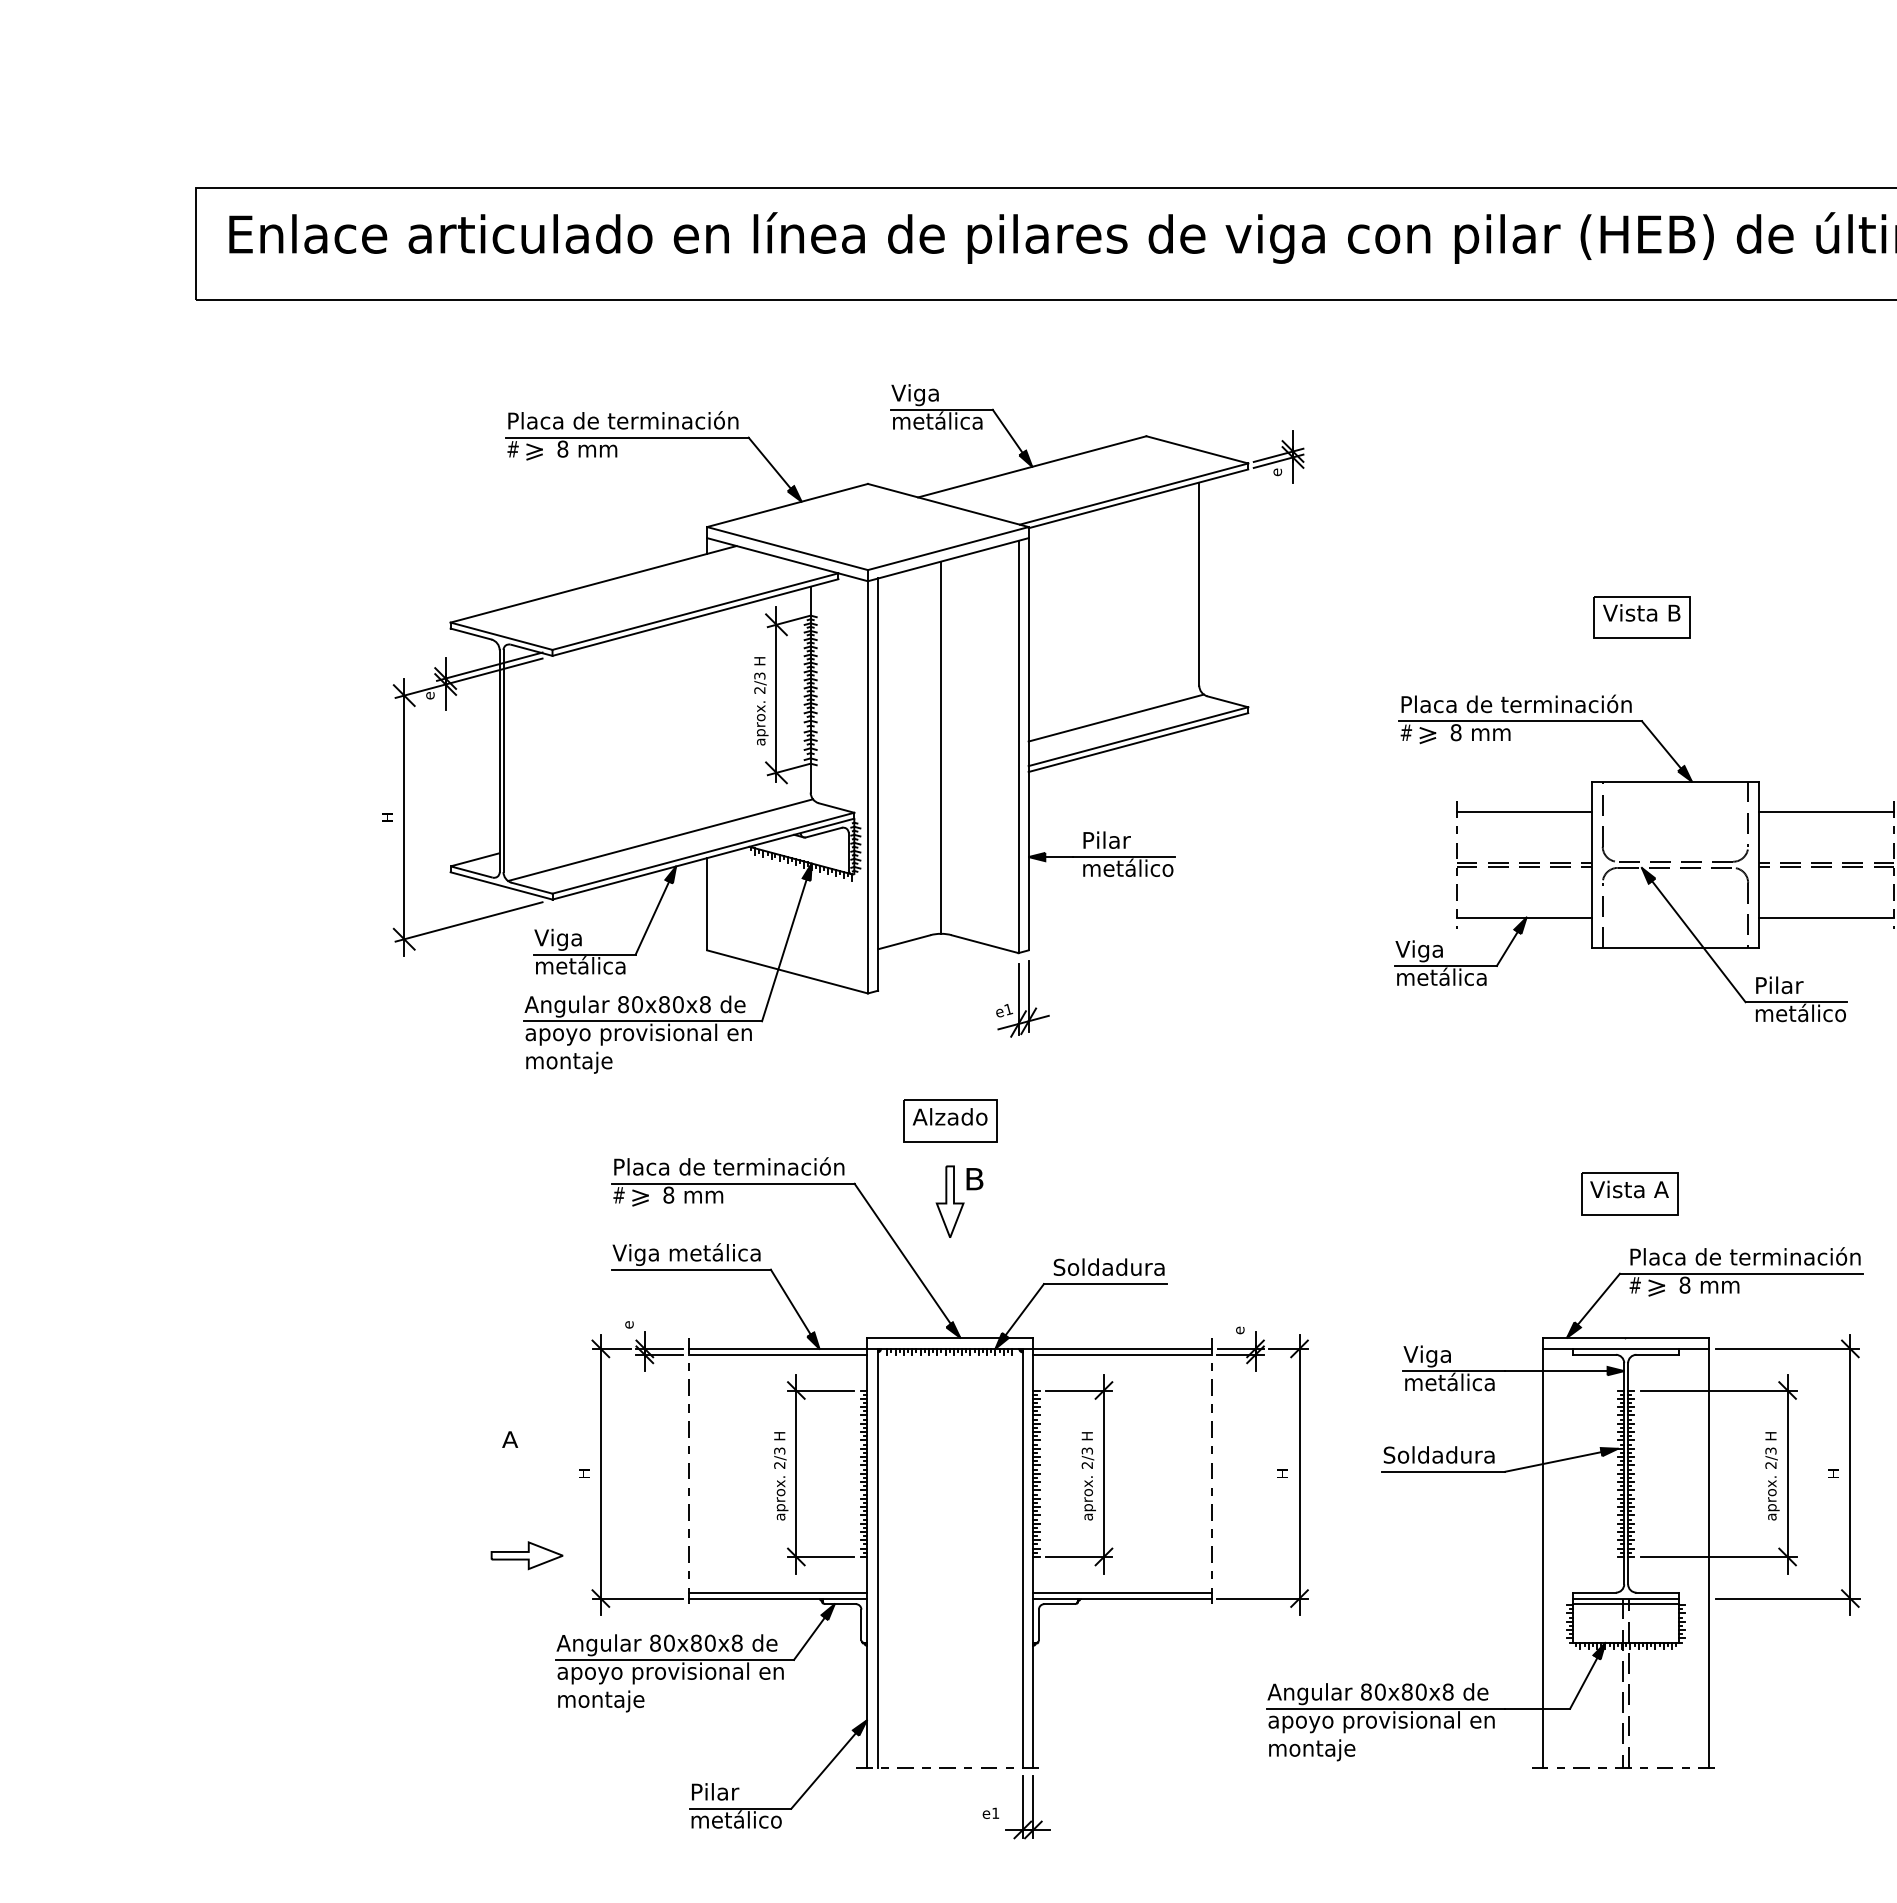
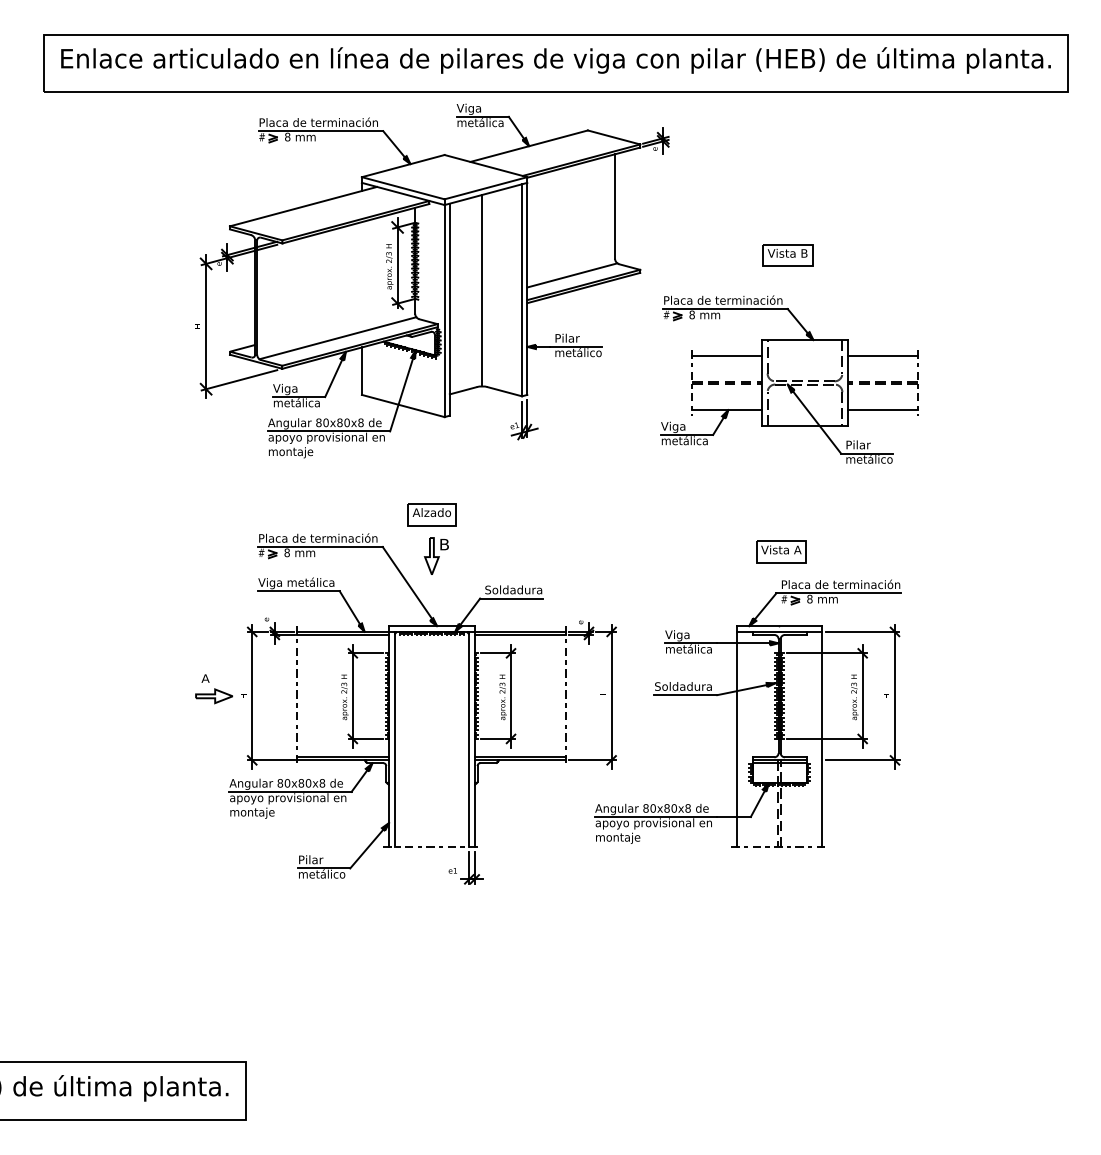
part: (844, 727) -> (432, 280), moved
part: (527, 1556) -> (214, 696), moved

